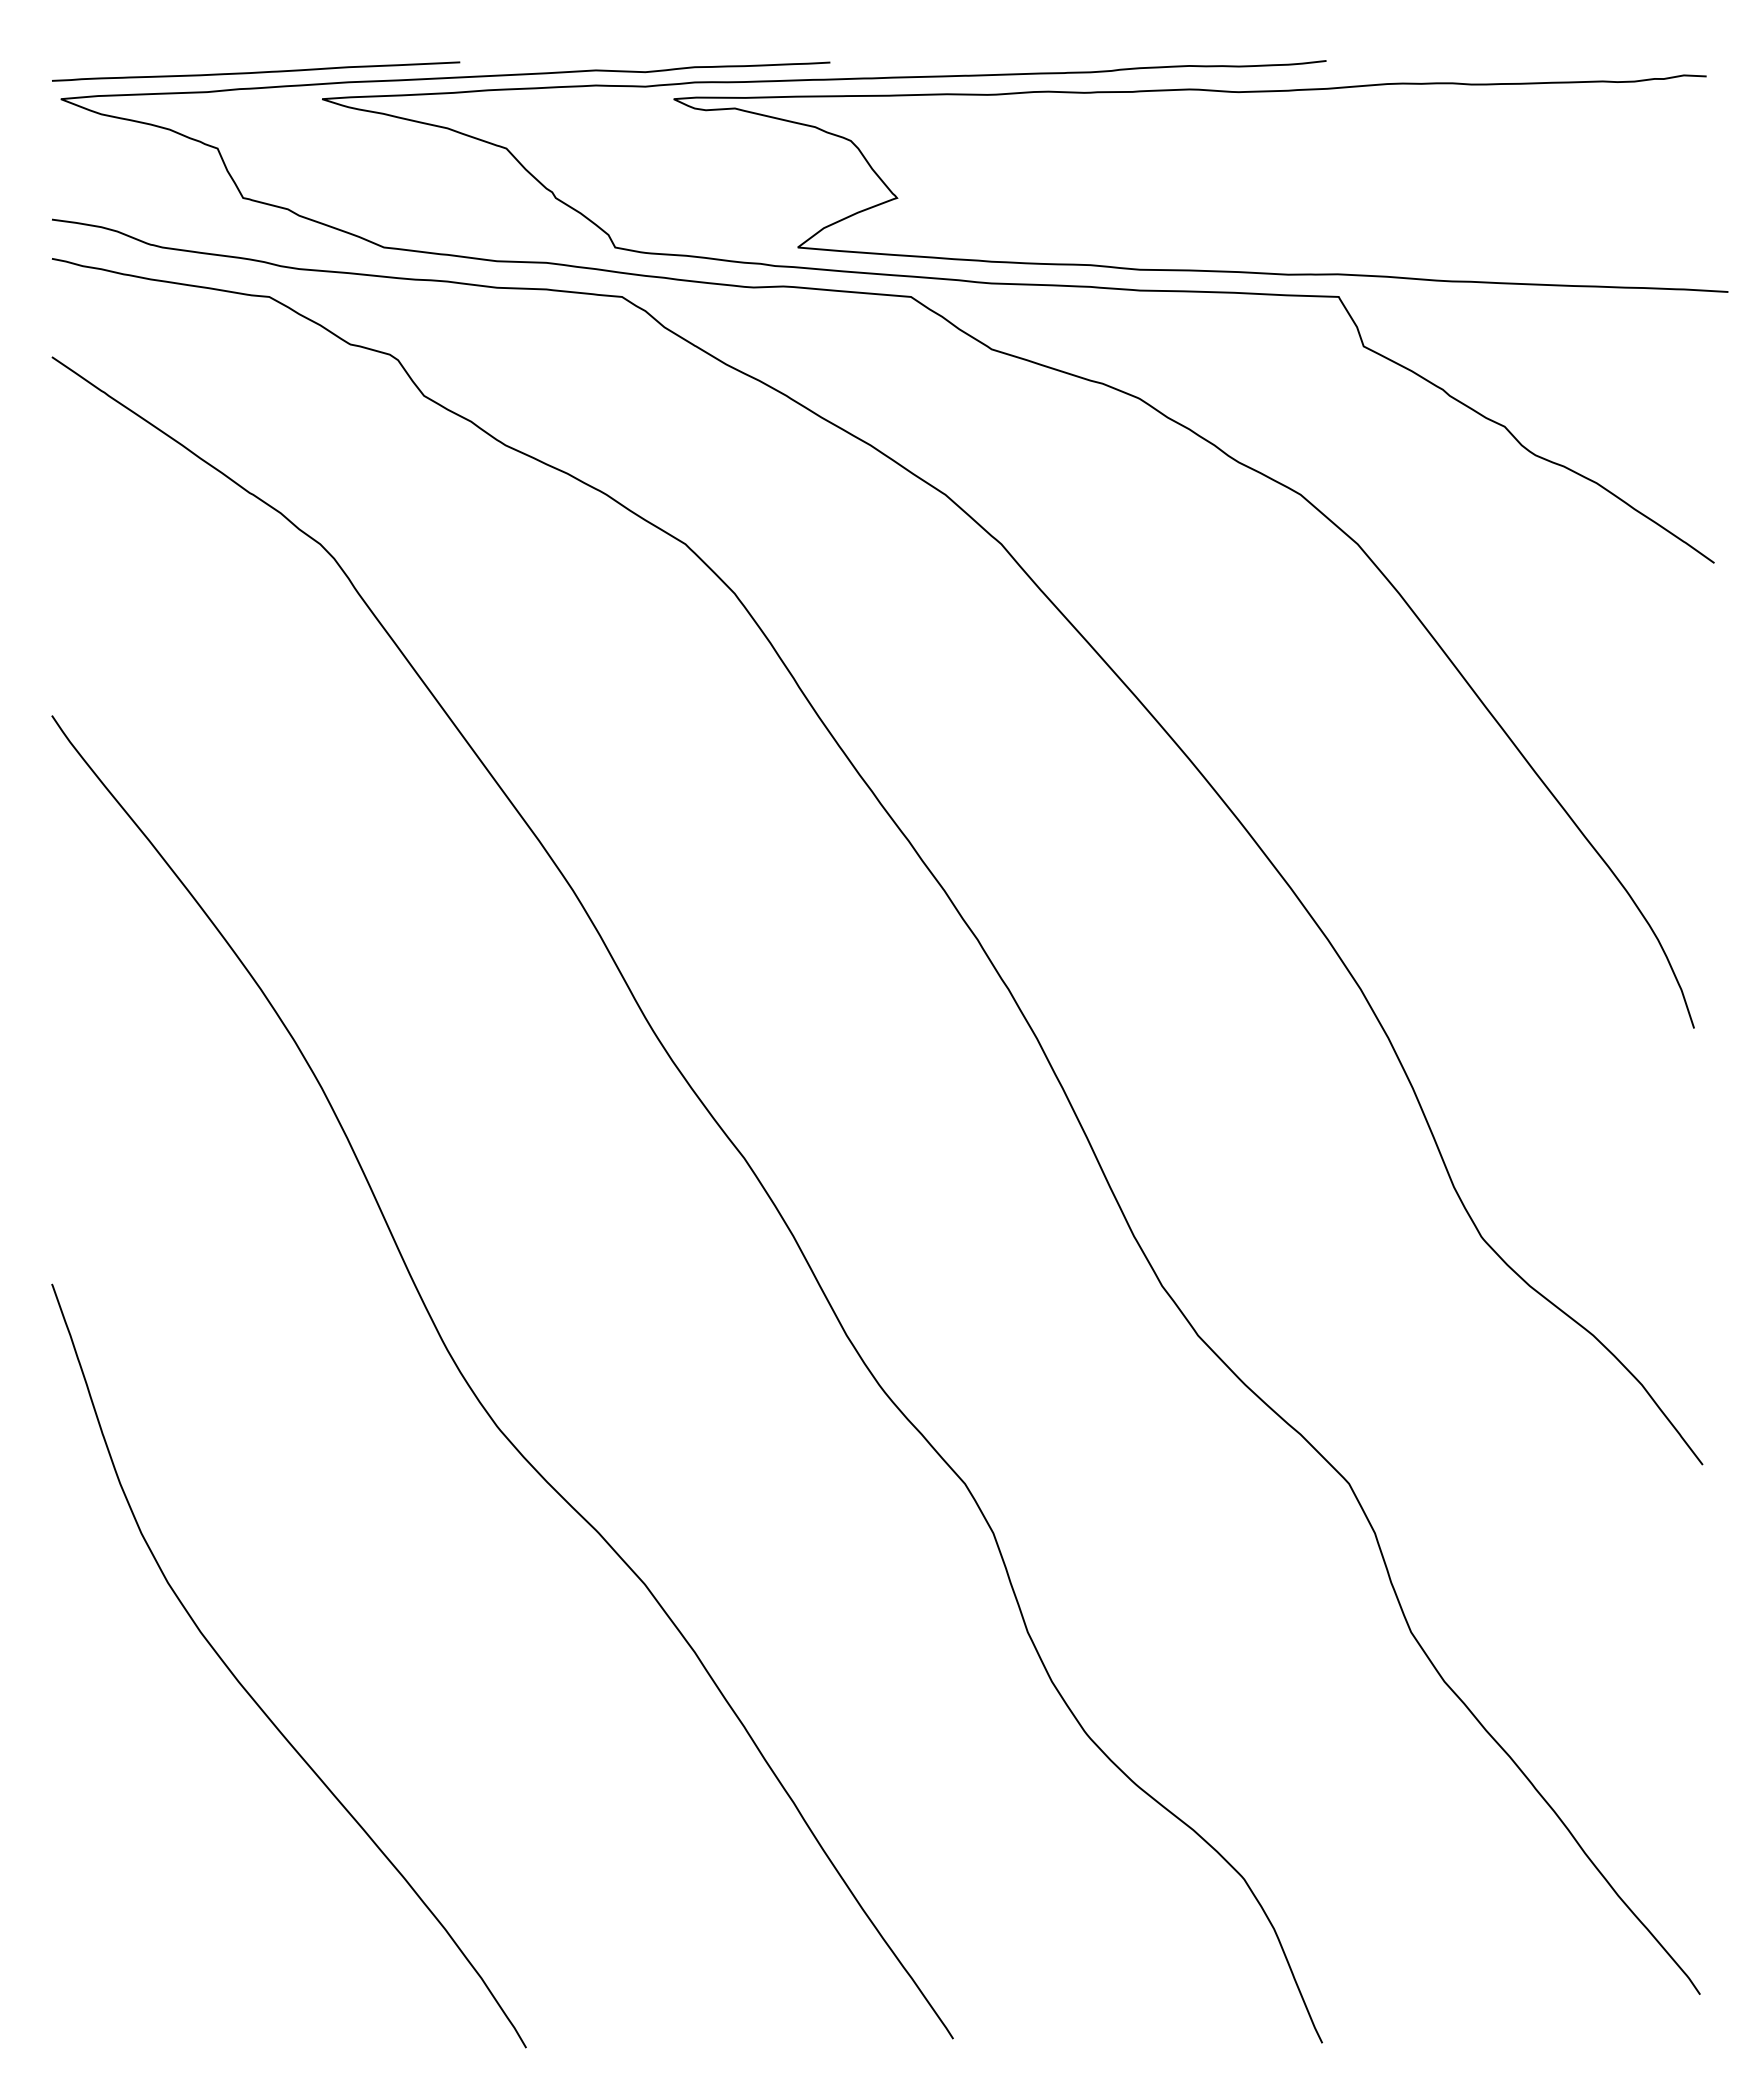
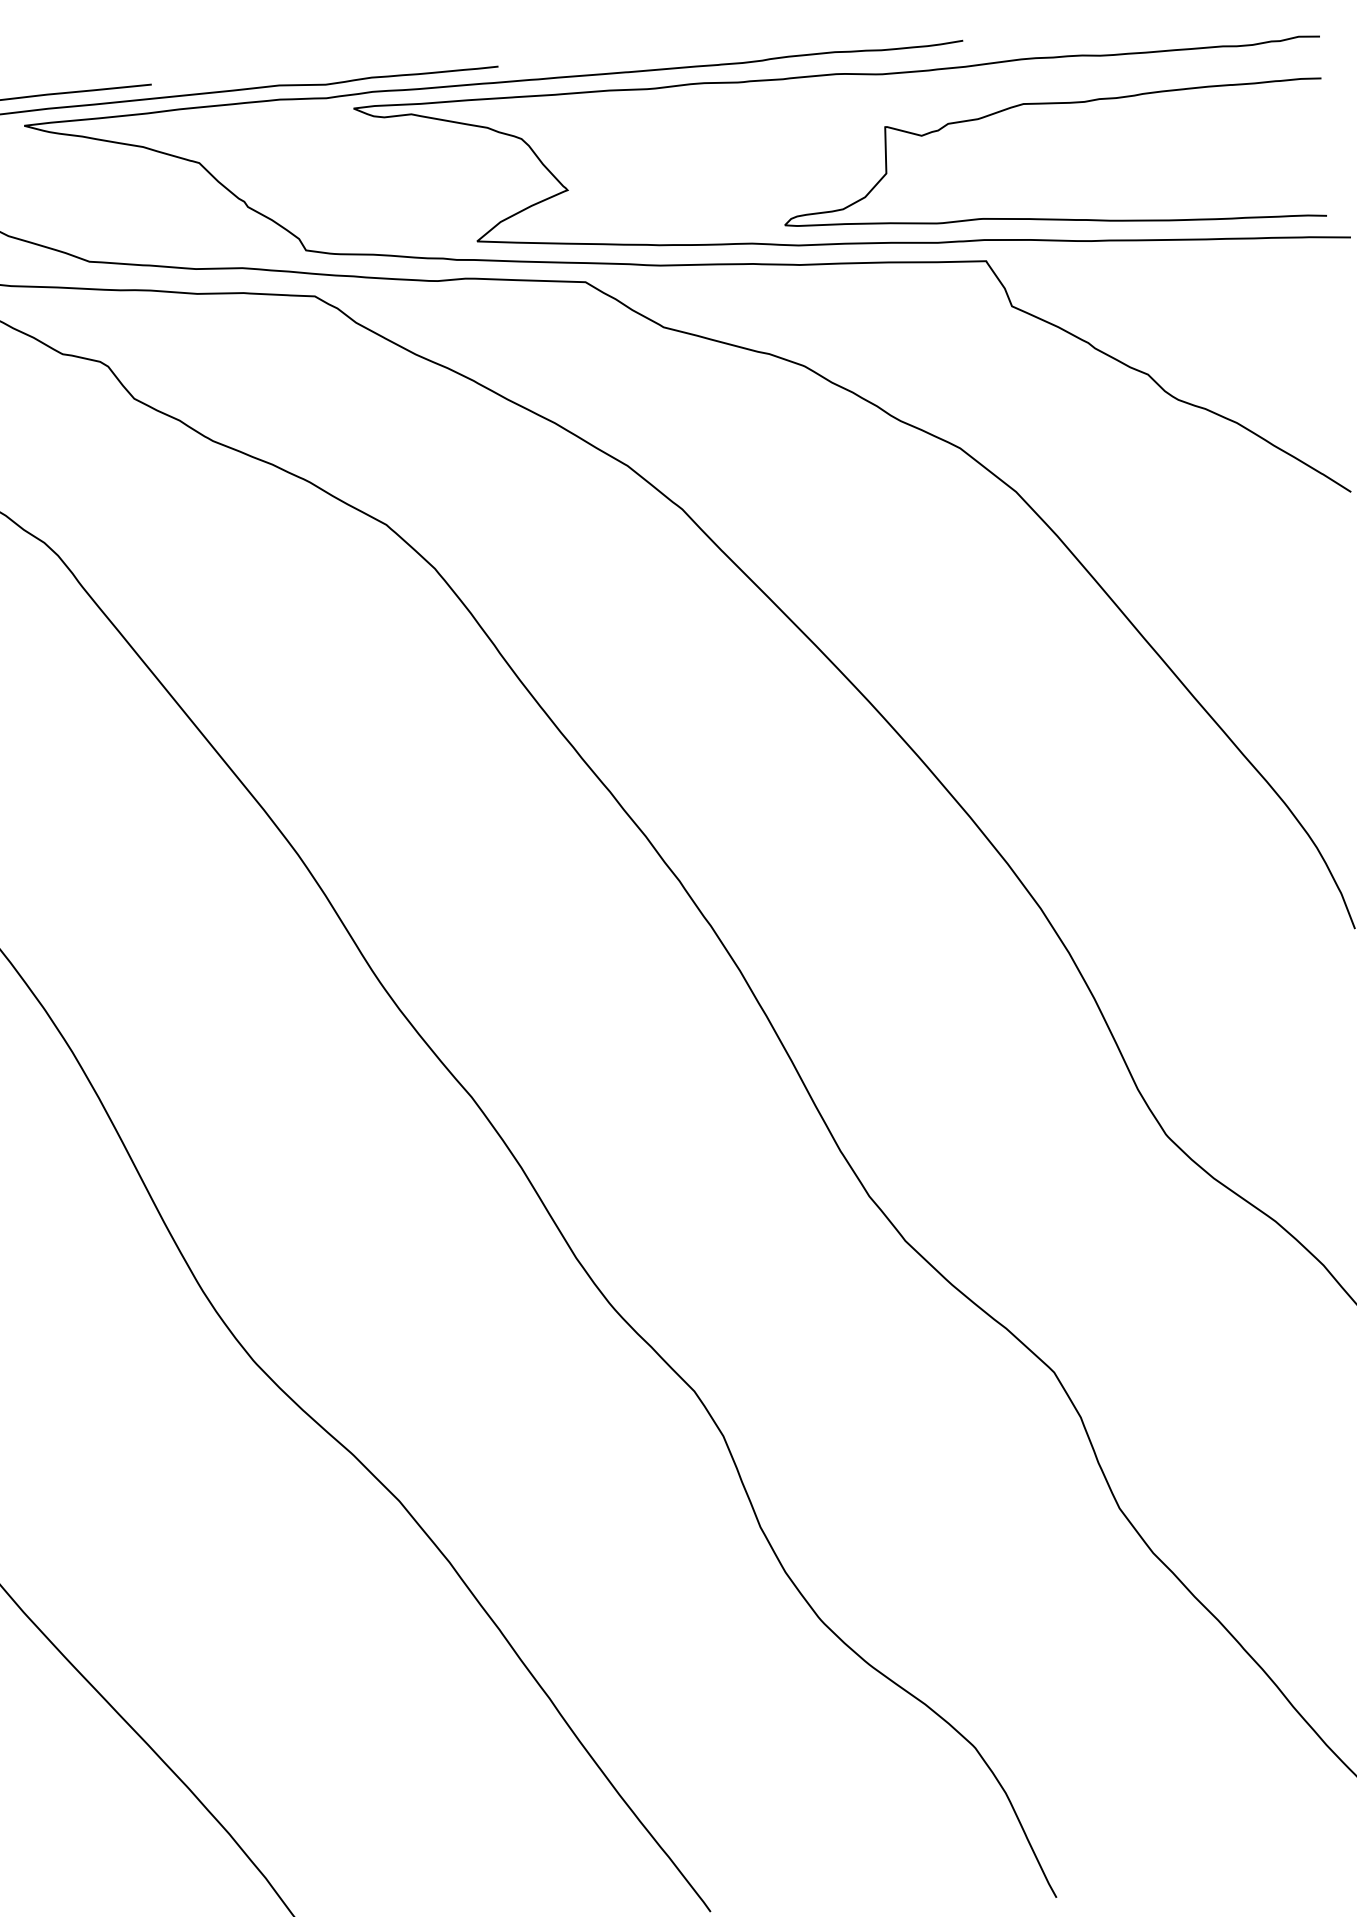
curve: (1415, 133) -> (1050, 104), added

